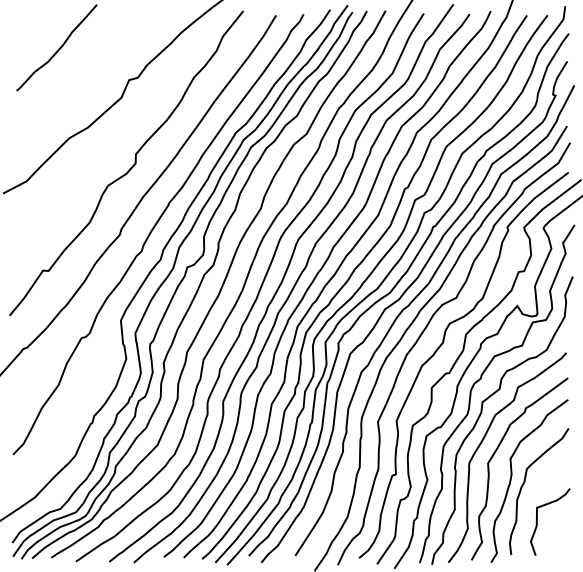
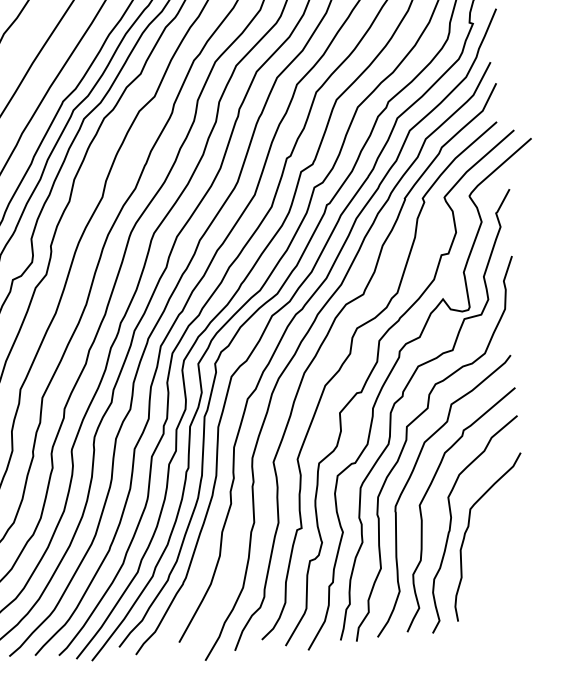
curve: (537, 521) -> (488, 575), removed

